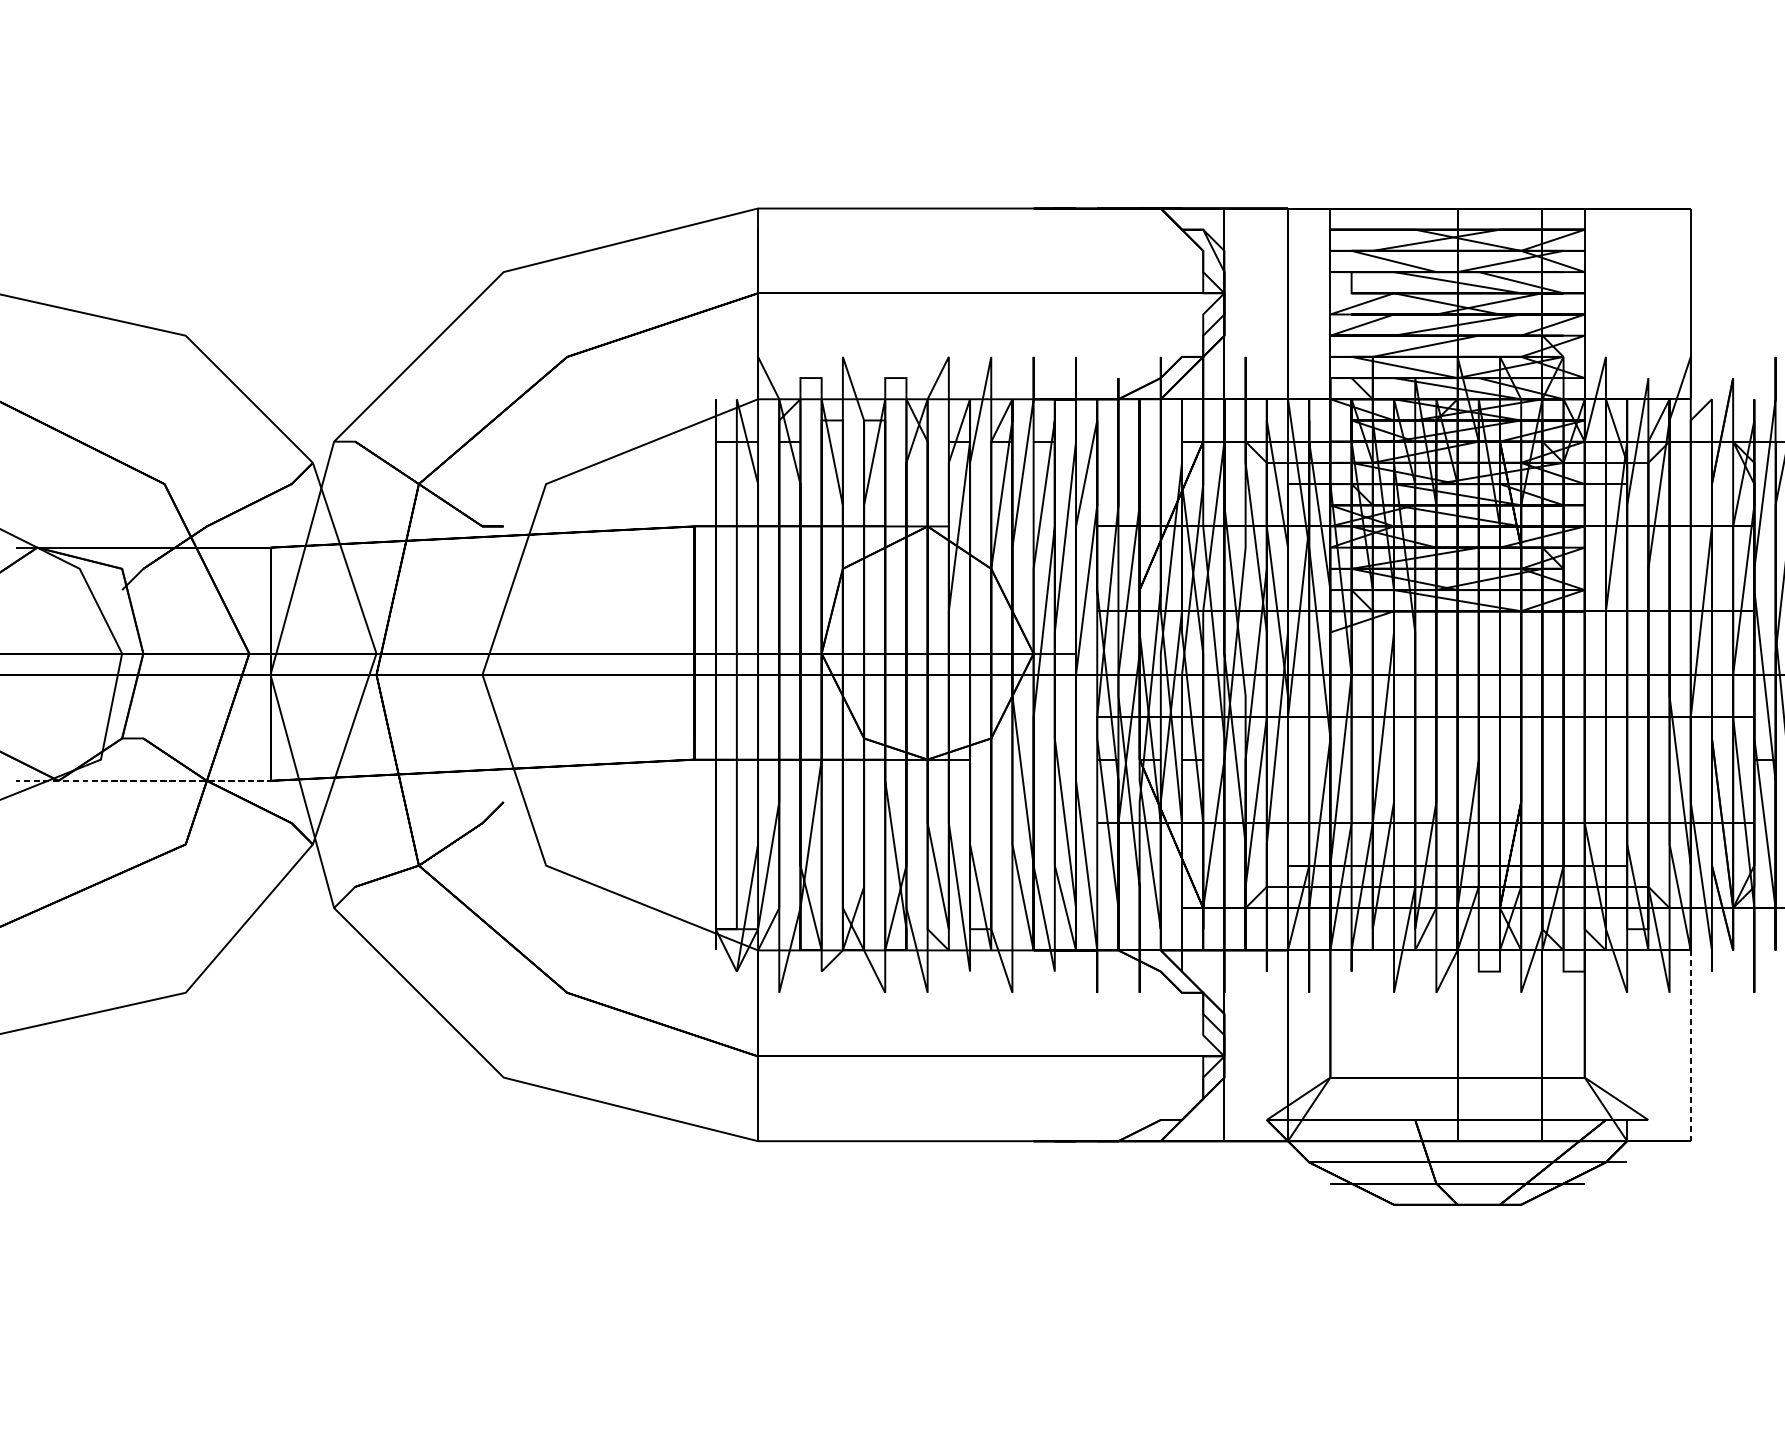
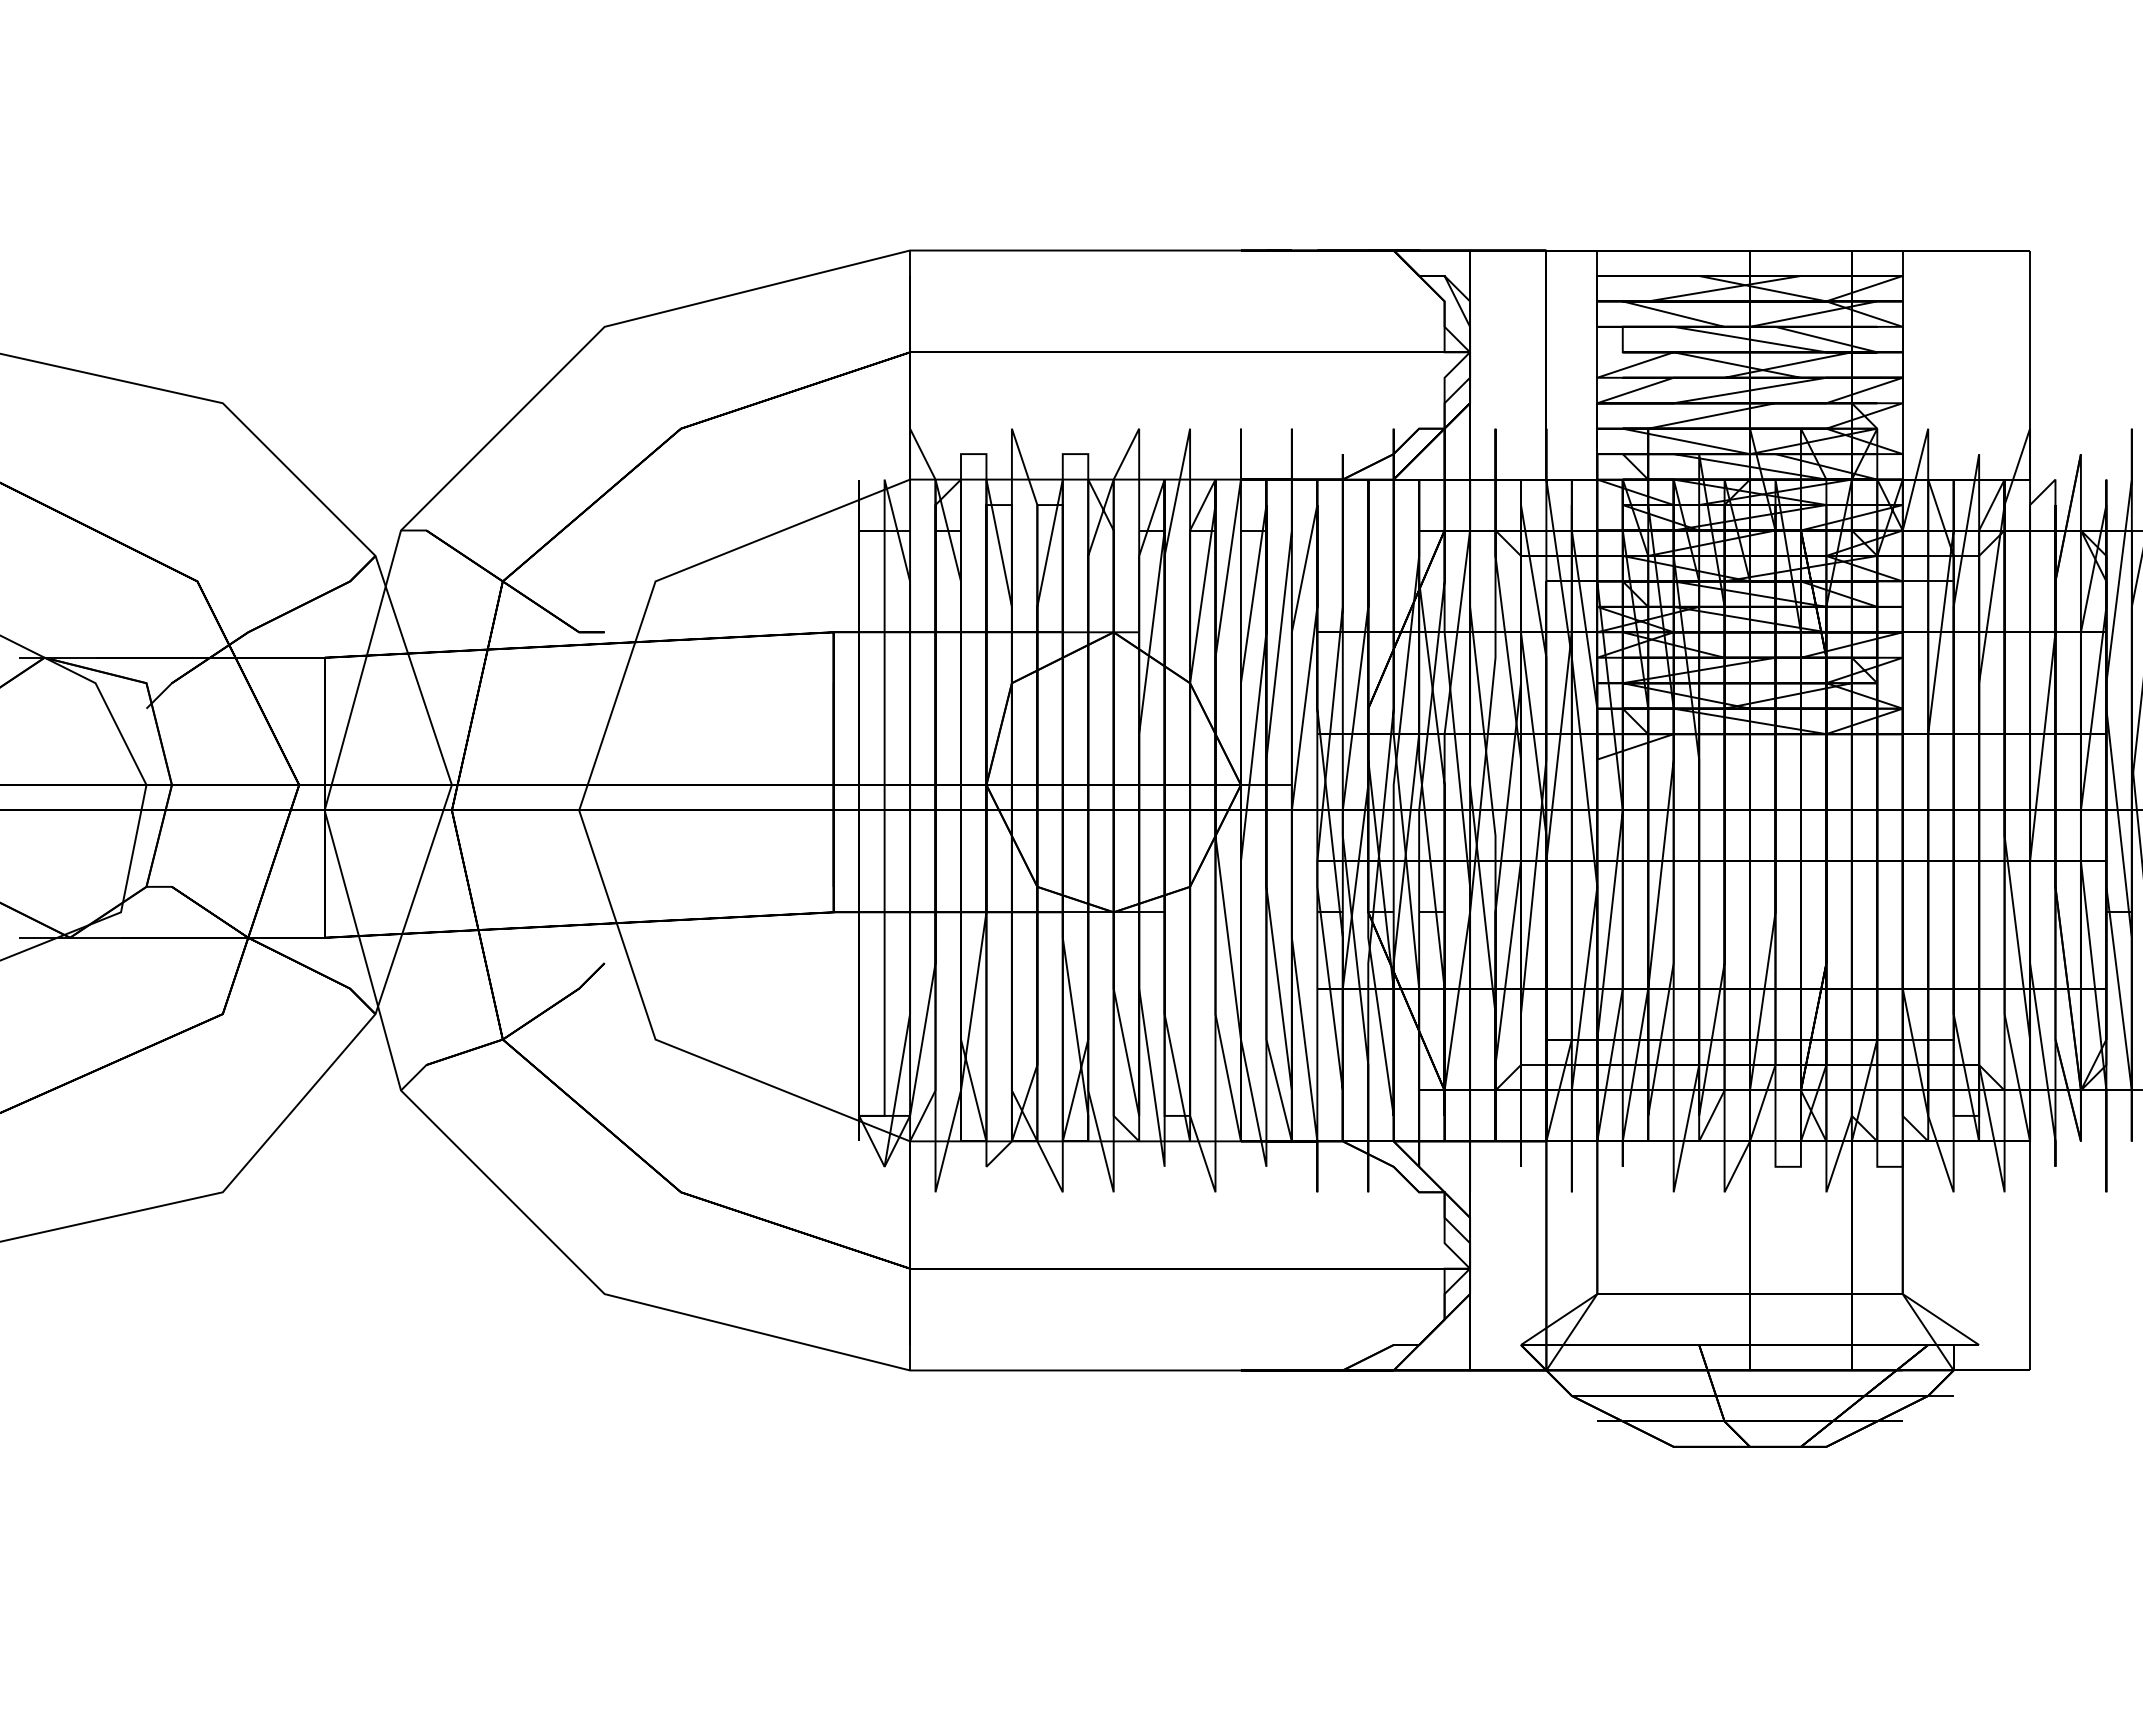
line: (227, 780) -> (273, 937), dashed -> solid
line: (1691, 1045) -> (2030, 1255), dashed -> solid

